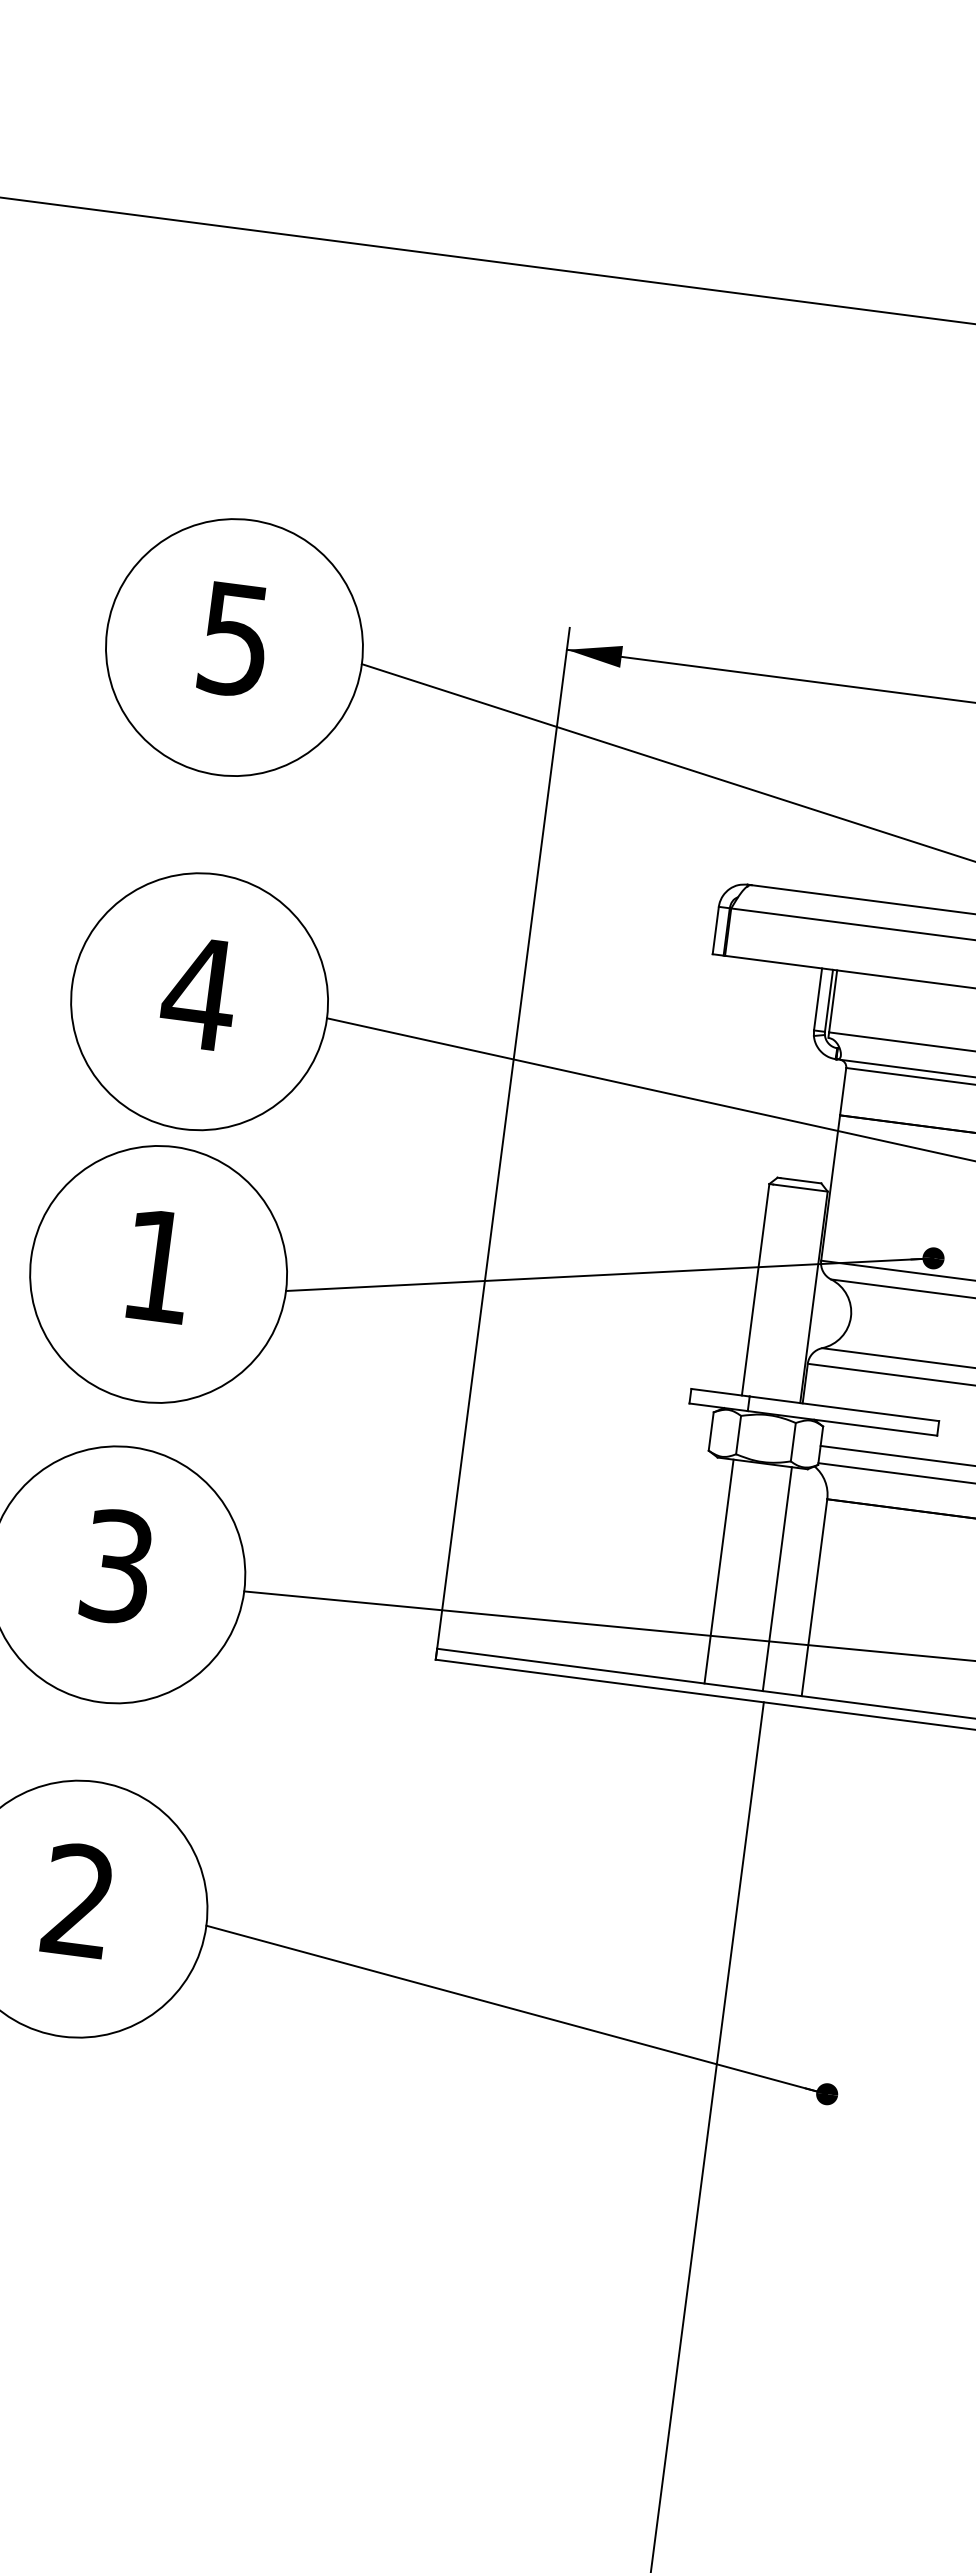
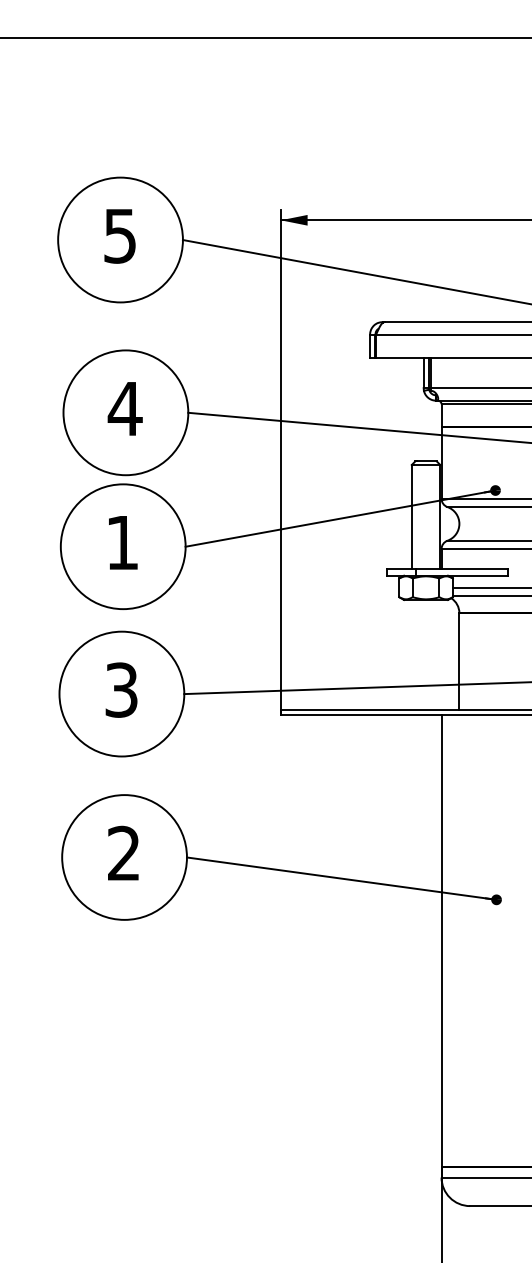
line: (718, 1570) -> (411, 654), removed
line: (777, 1578) -> (440, 654), removed

